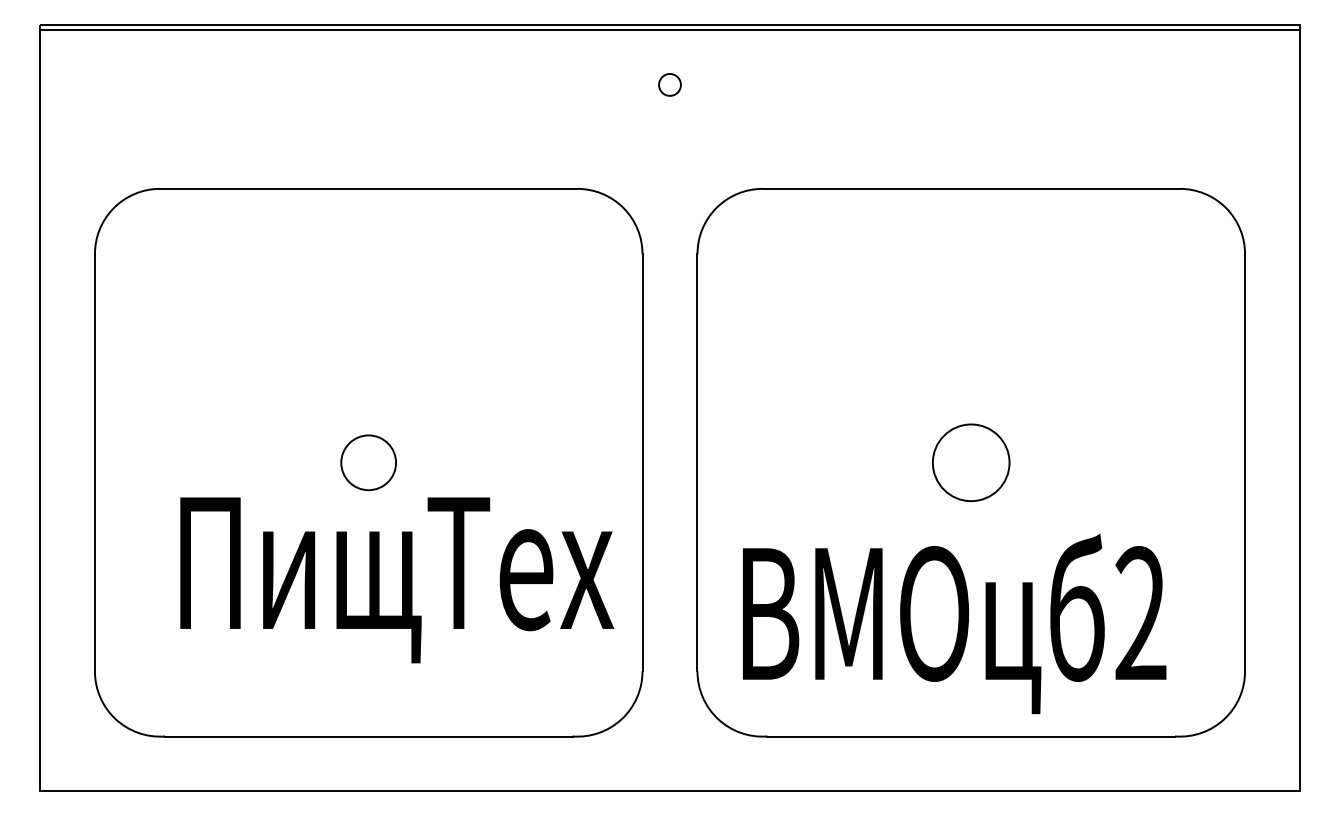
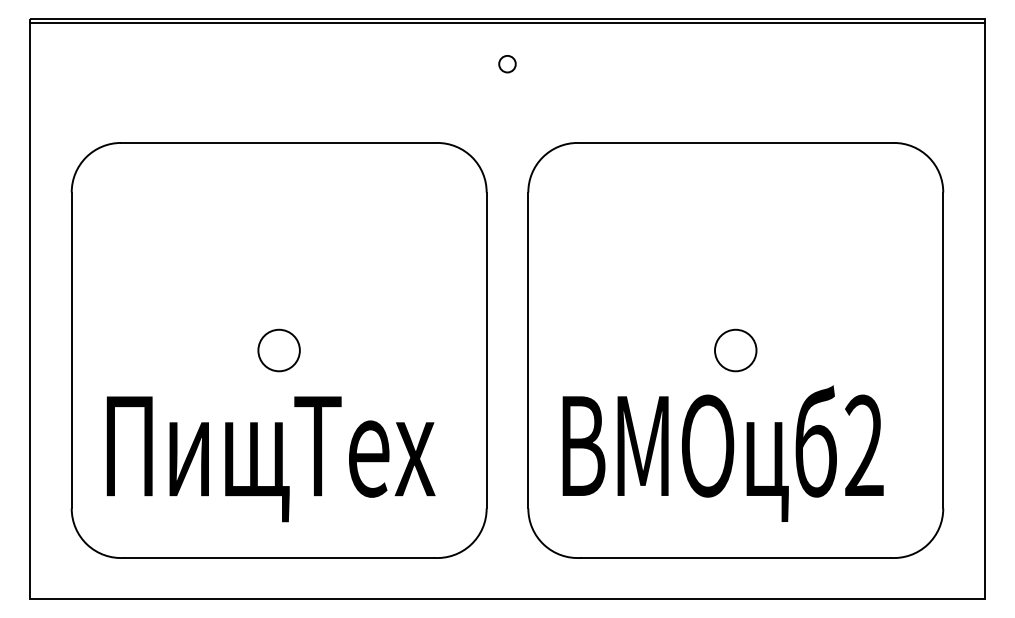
circle: (970, 462) -> (735, 350), size x0.71
text: (397, 580) -> (271, 459), moved
text: (954, 623) -> (723, 453), moved

